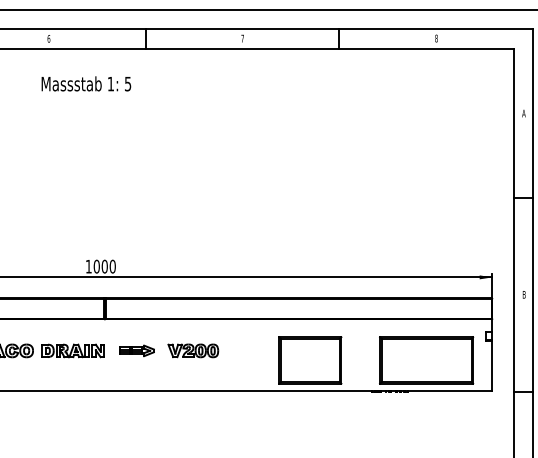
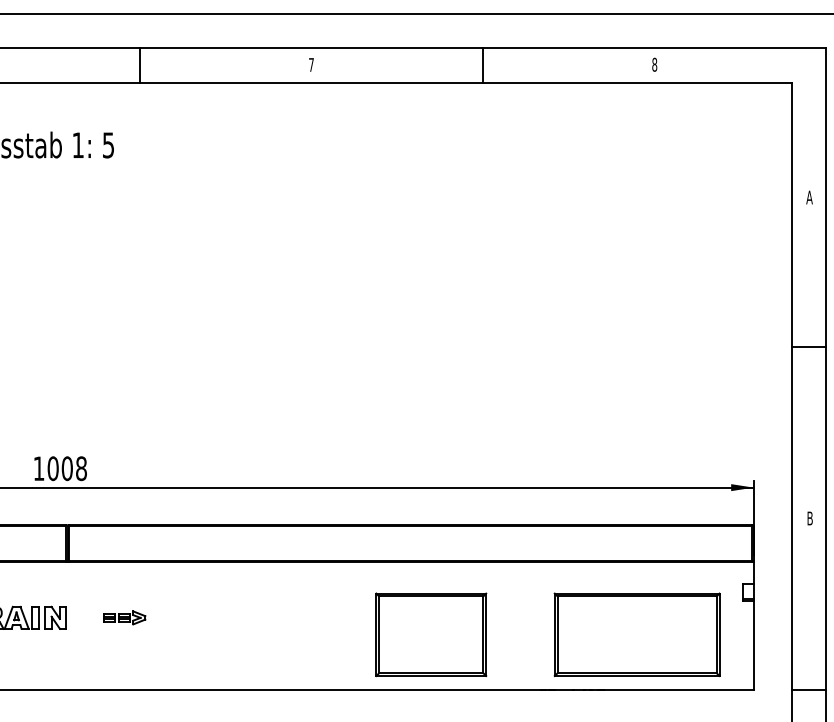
text: (112, 266) -> (80, 468), 1000 -> 1008
part: (136, 350) -> (123, 617), size x0.7
part: (193, 350) -> (224, 617), removed

